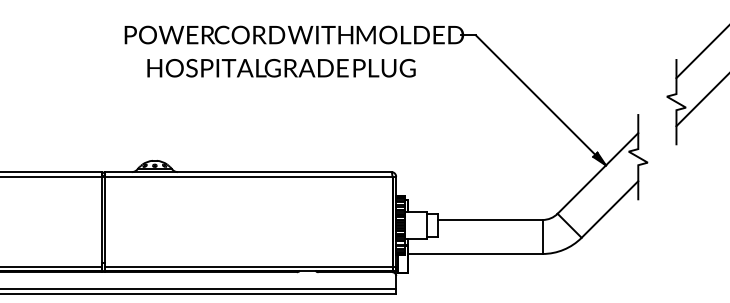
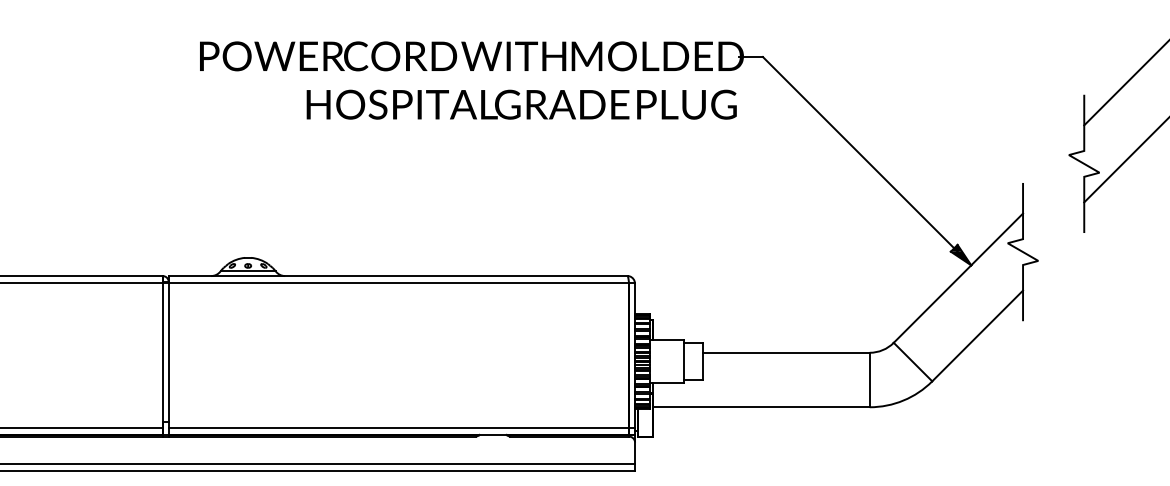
text: (281, 68) -> (521, 105), moved

